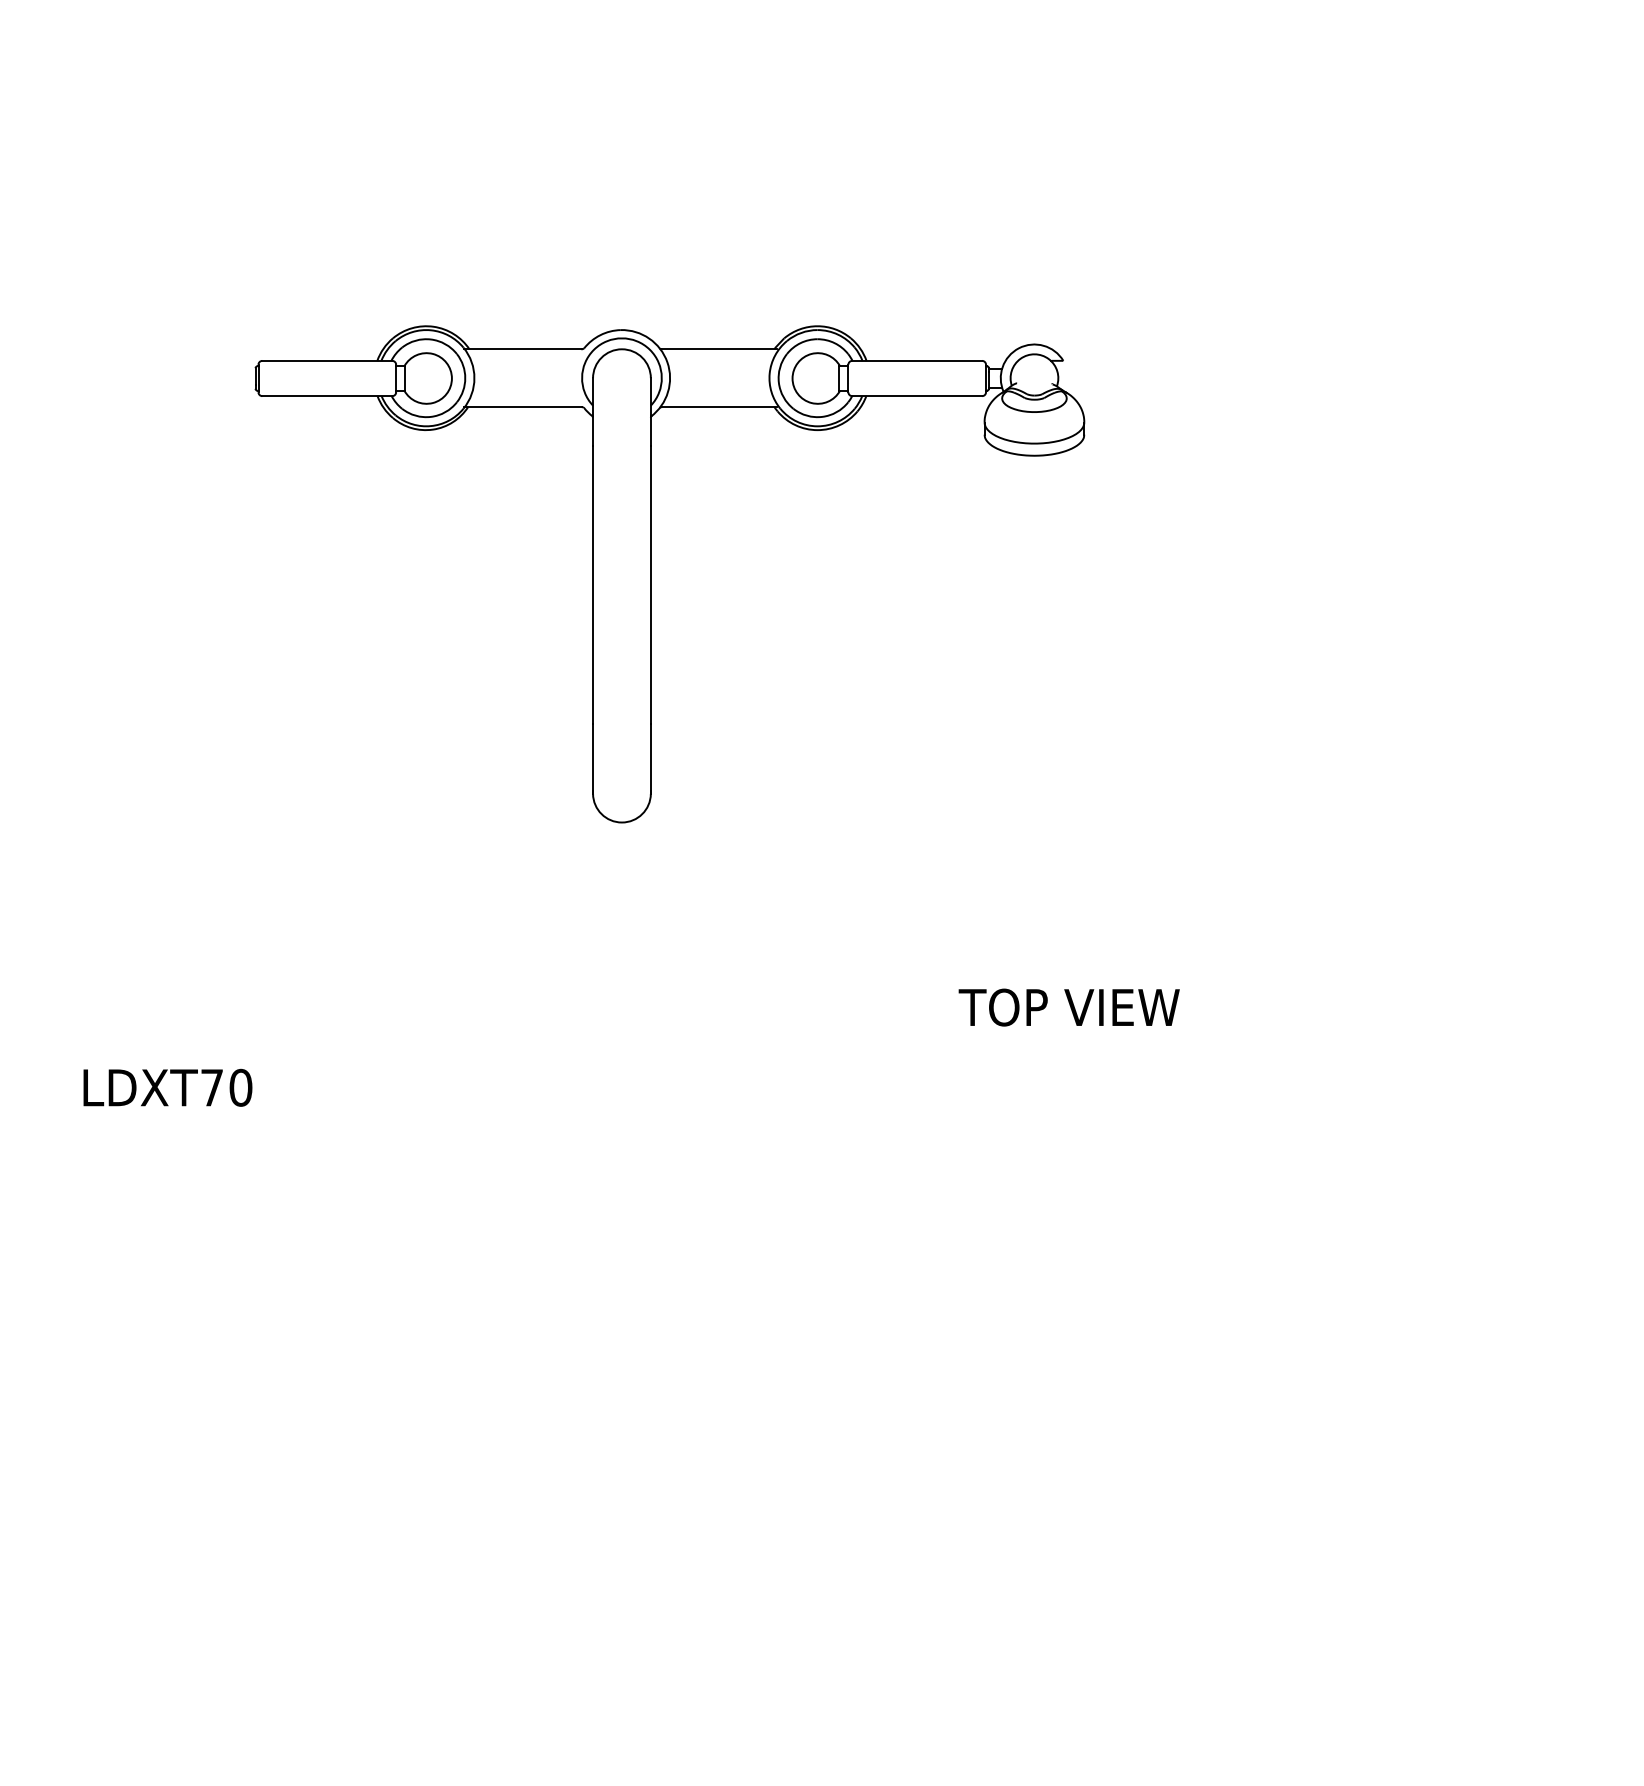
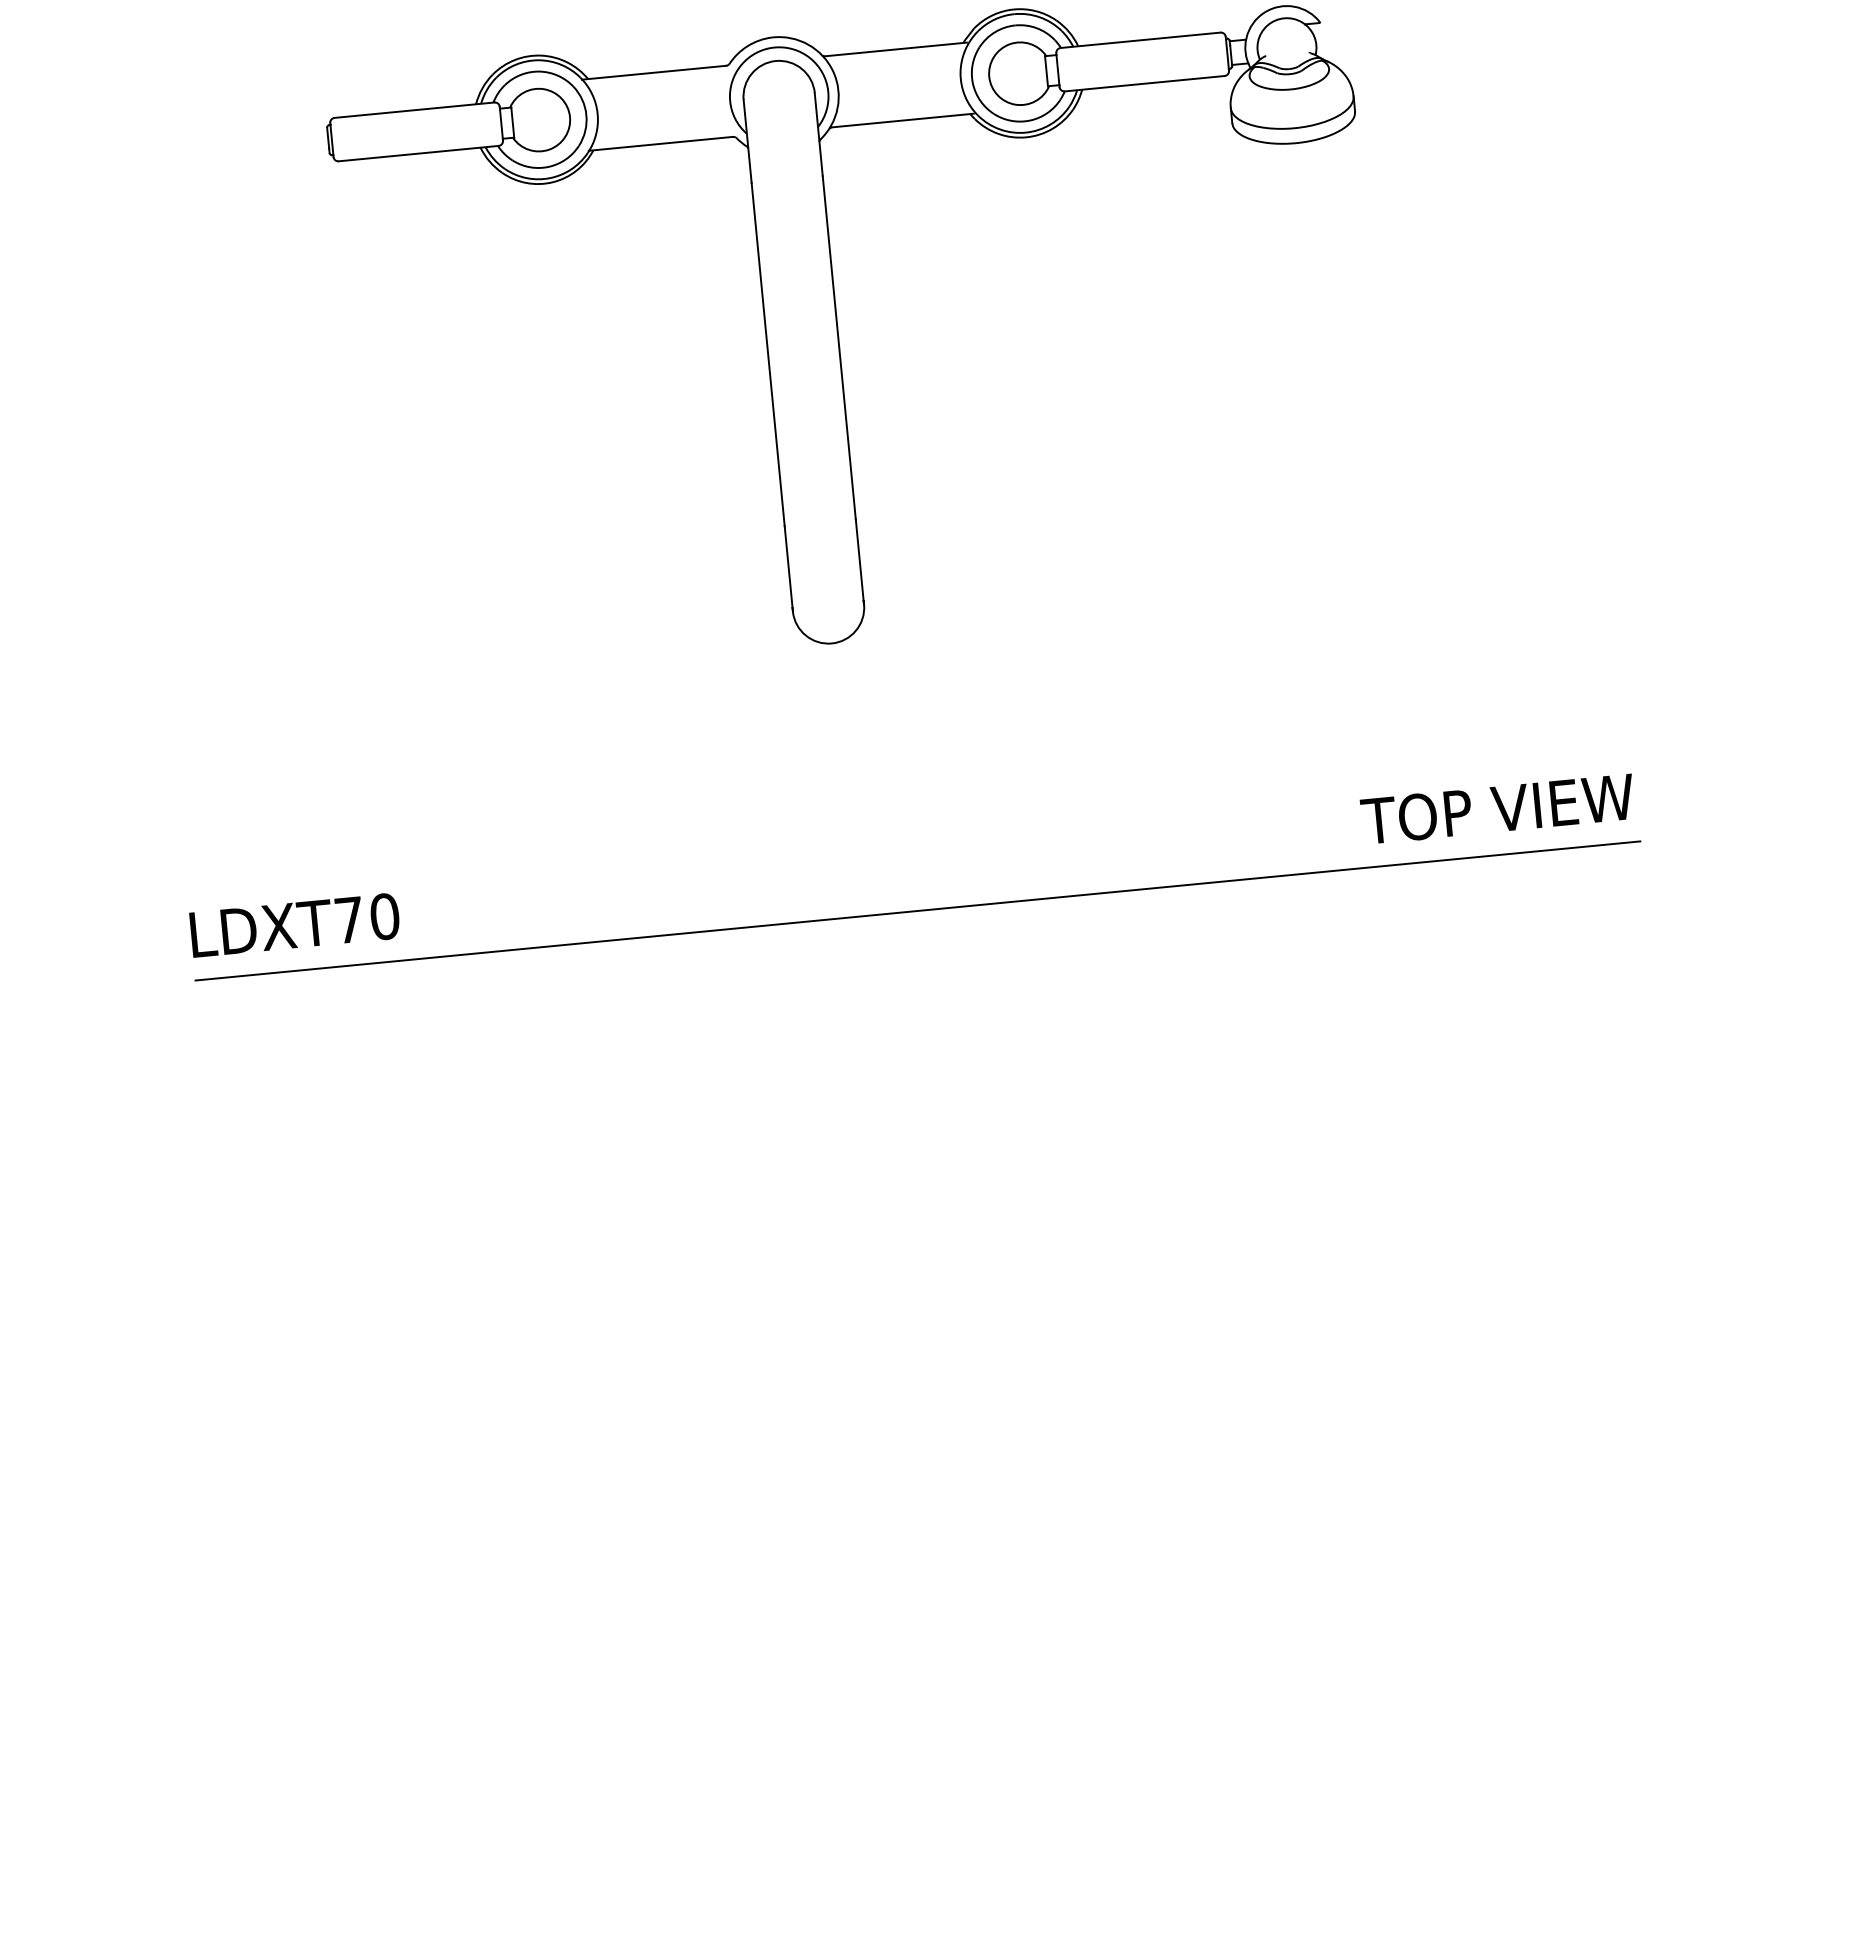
text: (1068, 1007) -> (1496, 809), moved
line: (670, 1044) -> (917, 910), added
text: (167, 1087) -> (294, 925), moved

